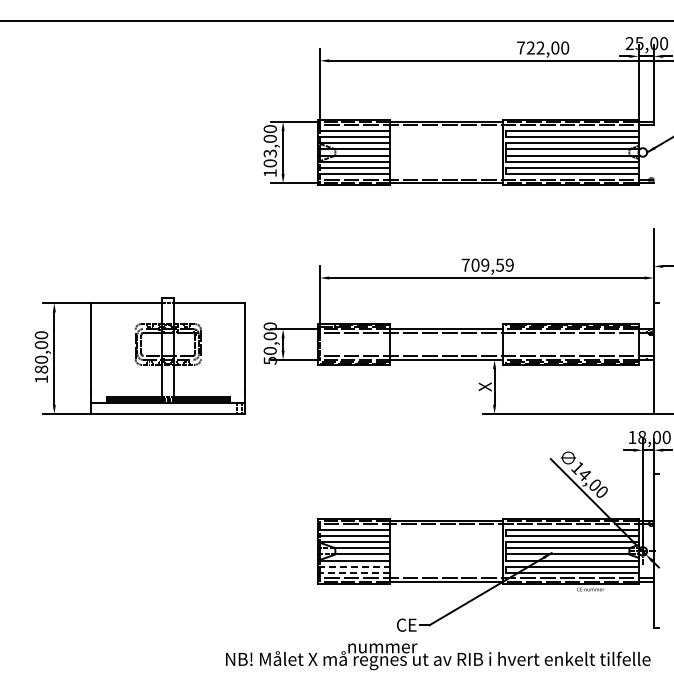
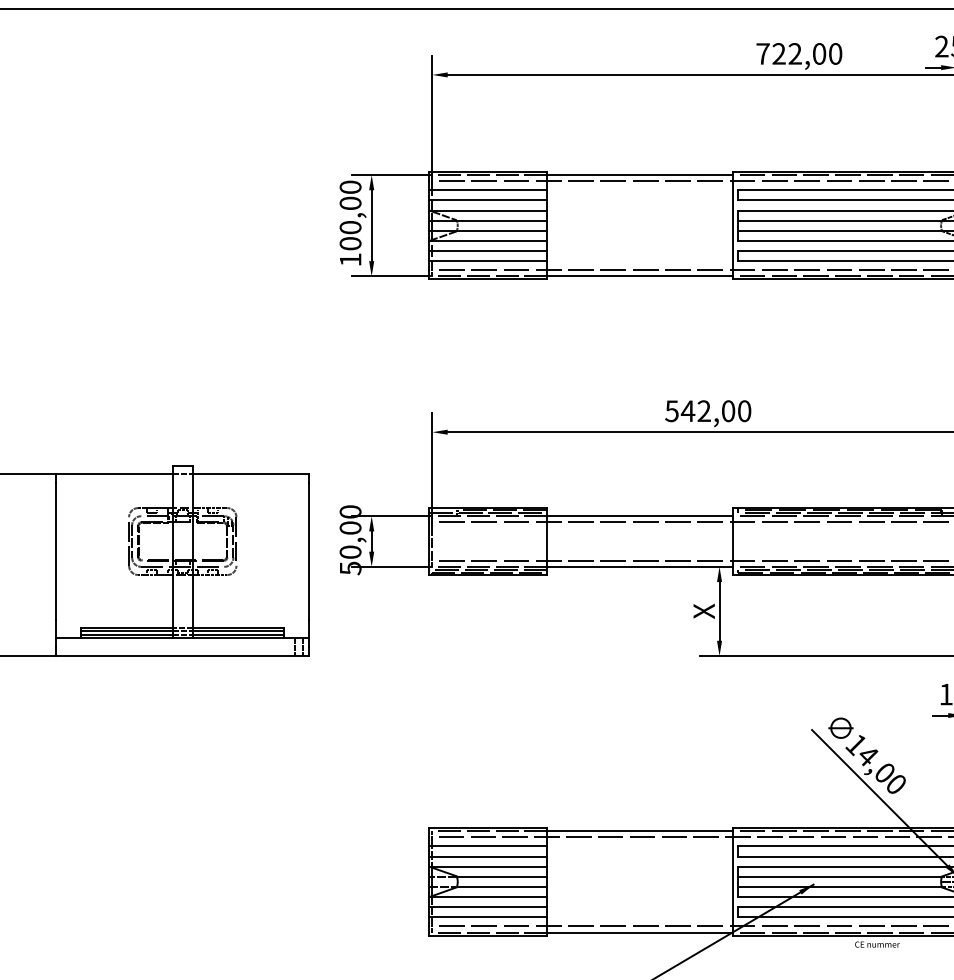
text: (270, 153) -> (350, 227), 103,00 -> 100,00
text: (487, 264) -> (707, 409), 709,59 -> 542,00
line: (354, 566) -> (489, 906), dashed -> solid
line: (354, 572) -> (489, 916), dashed -> solid

